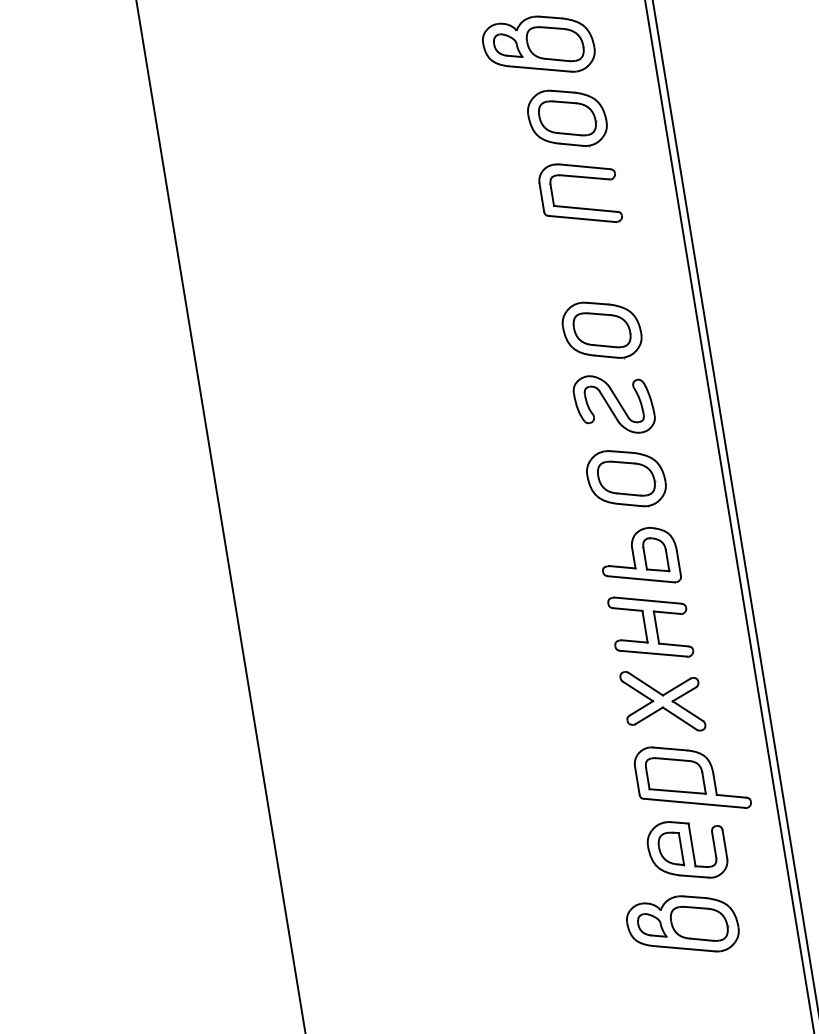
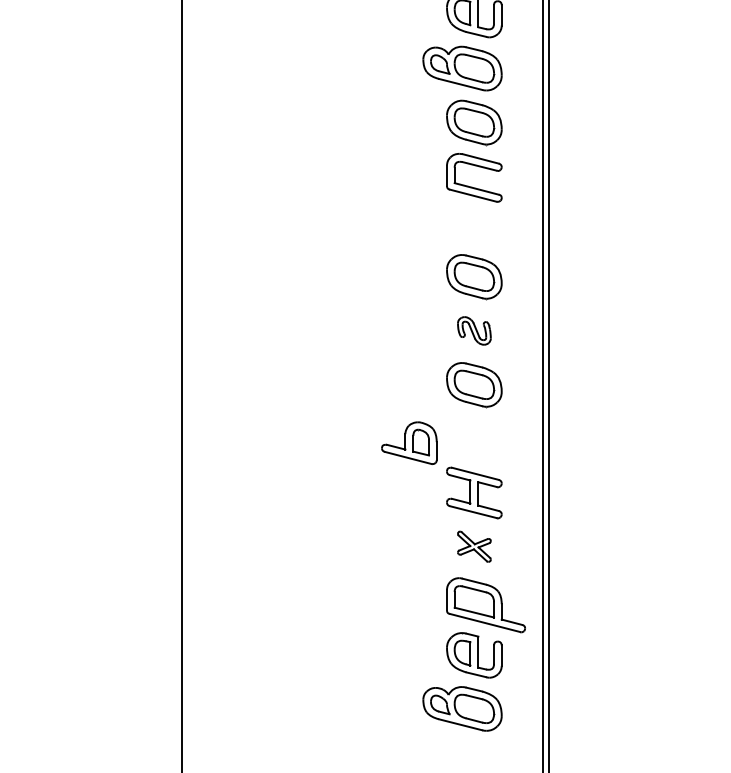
part: (614, 403) -> (474, 330), size x0.6
part: (639, 557) -> (409, 442), moved
part: (662, 700) -> (474, 546), size x0.6

